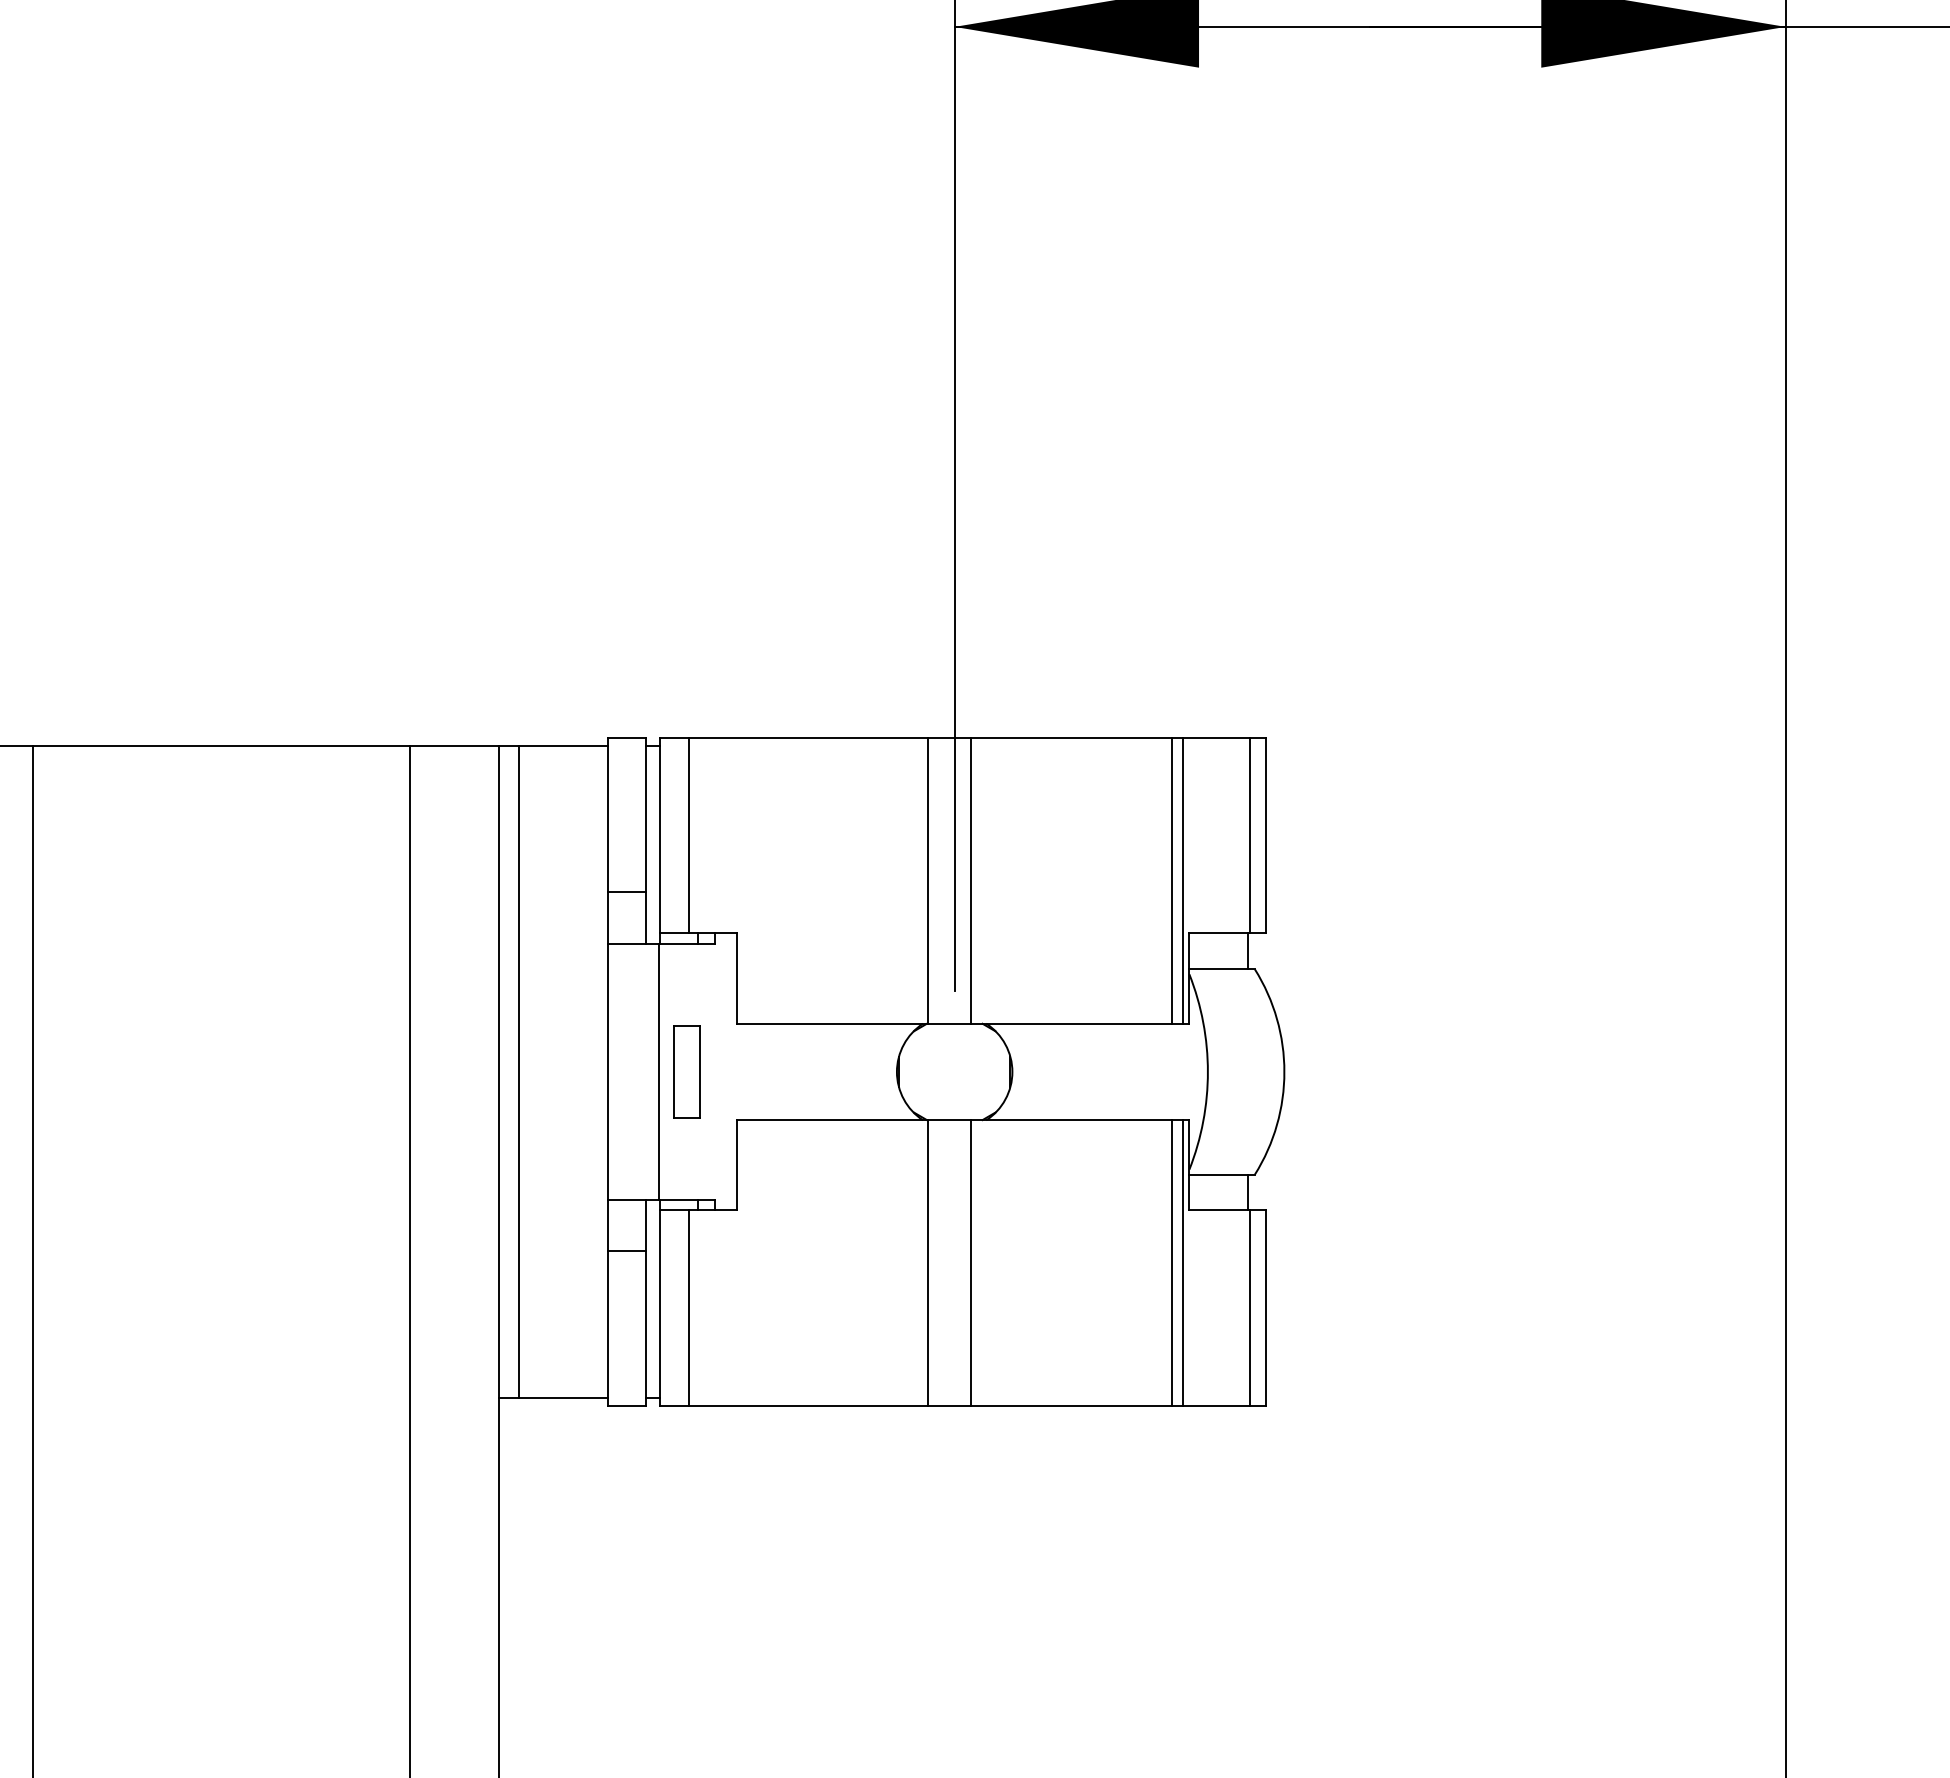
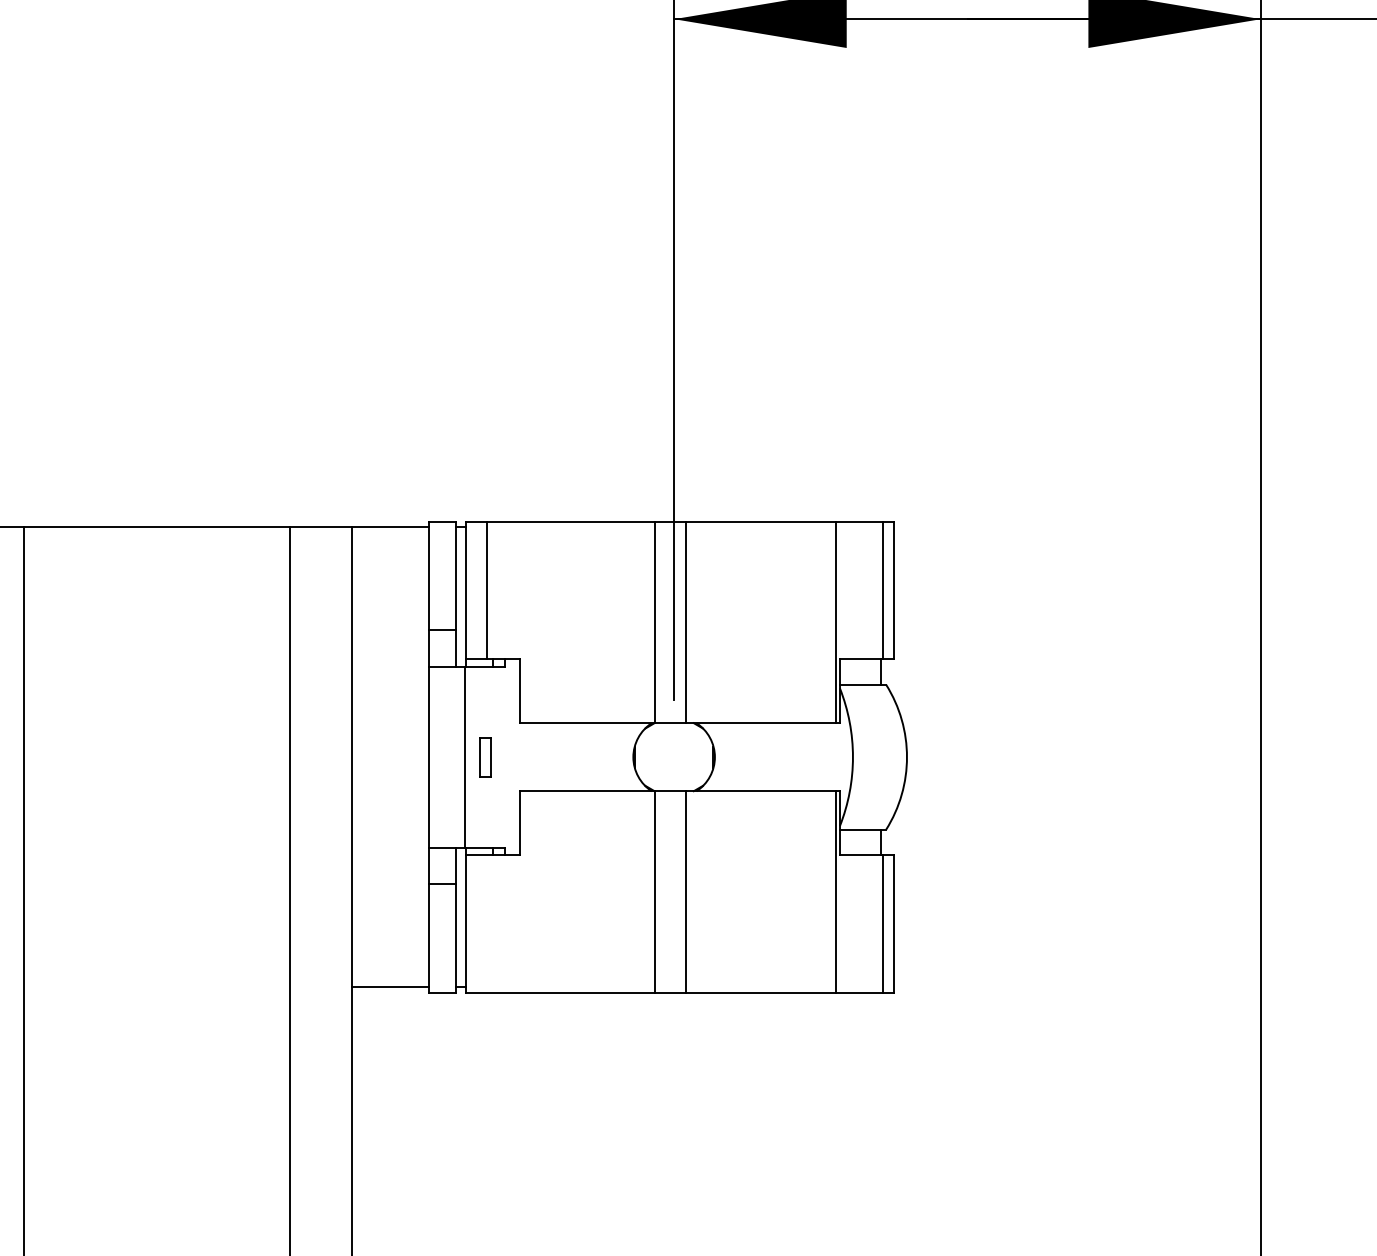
line: (1172, 880) -> (827, 621), removed
line: (518, 1071) -> (366, 756), removed
part: (686, 1071) -> (484, 756), size x0.6
line: (1172, 1262) -> (827, 891), removed
line: (689, 1307) -> (486, 923), removed

